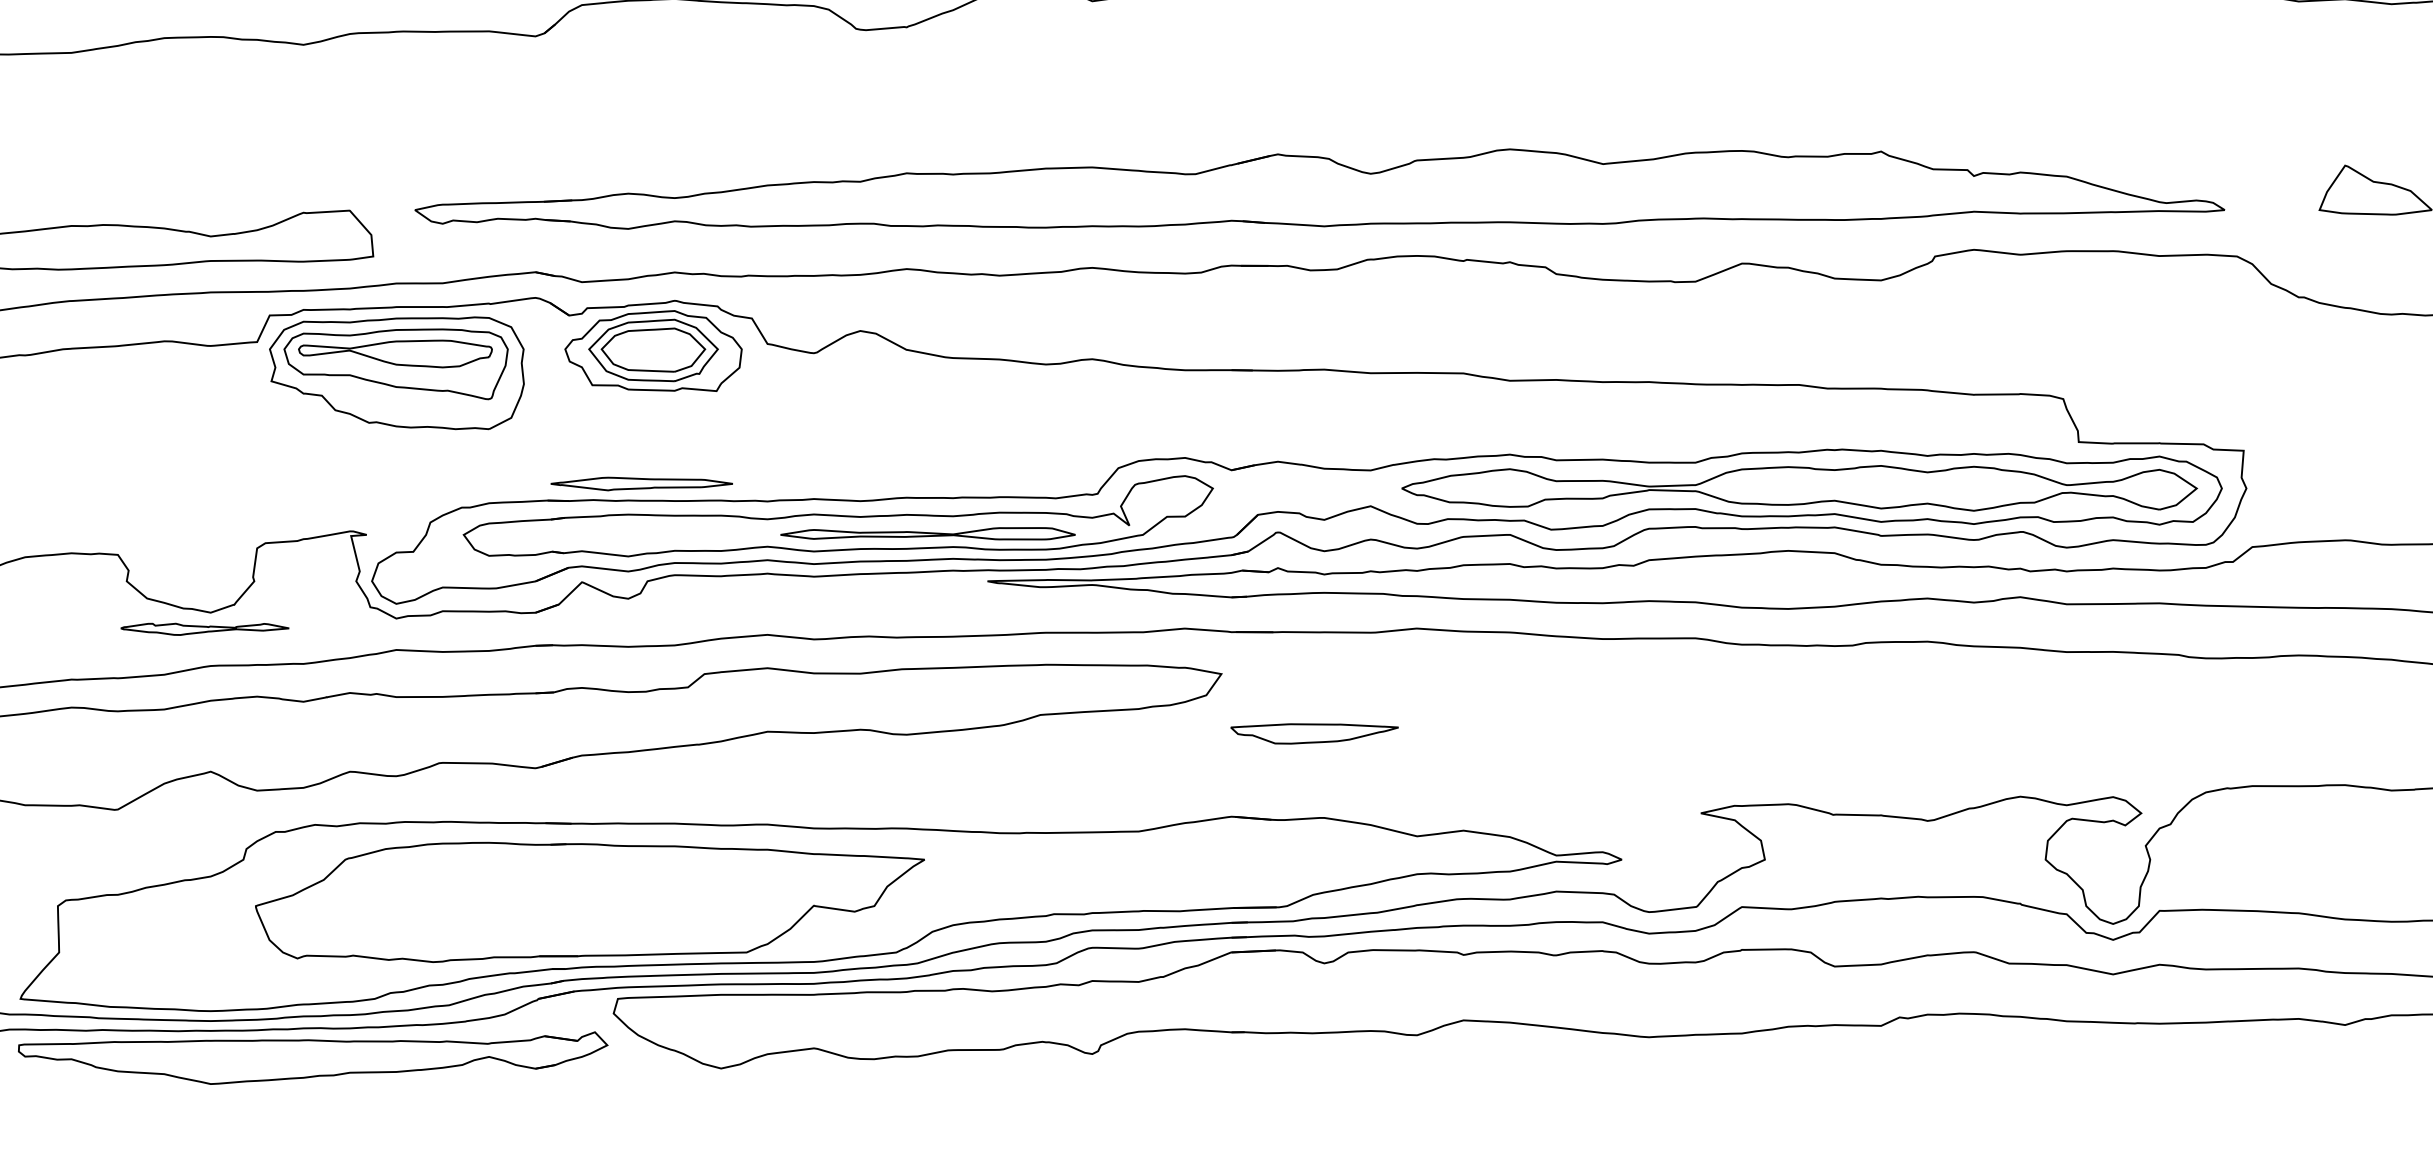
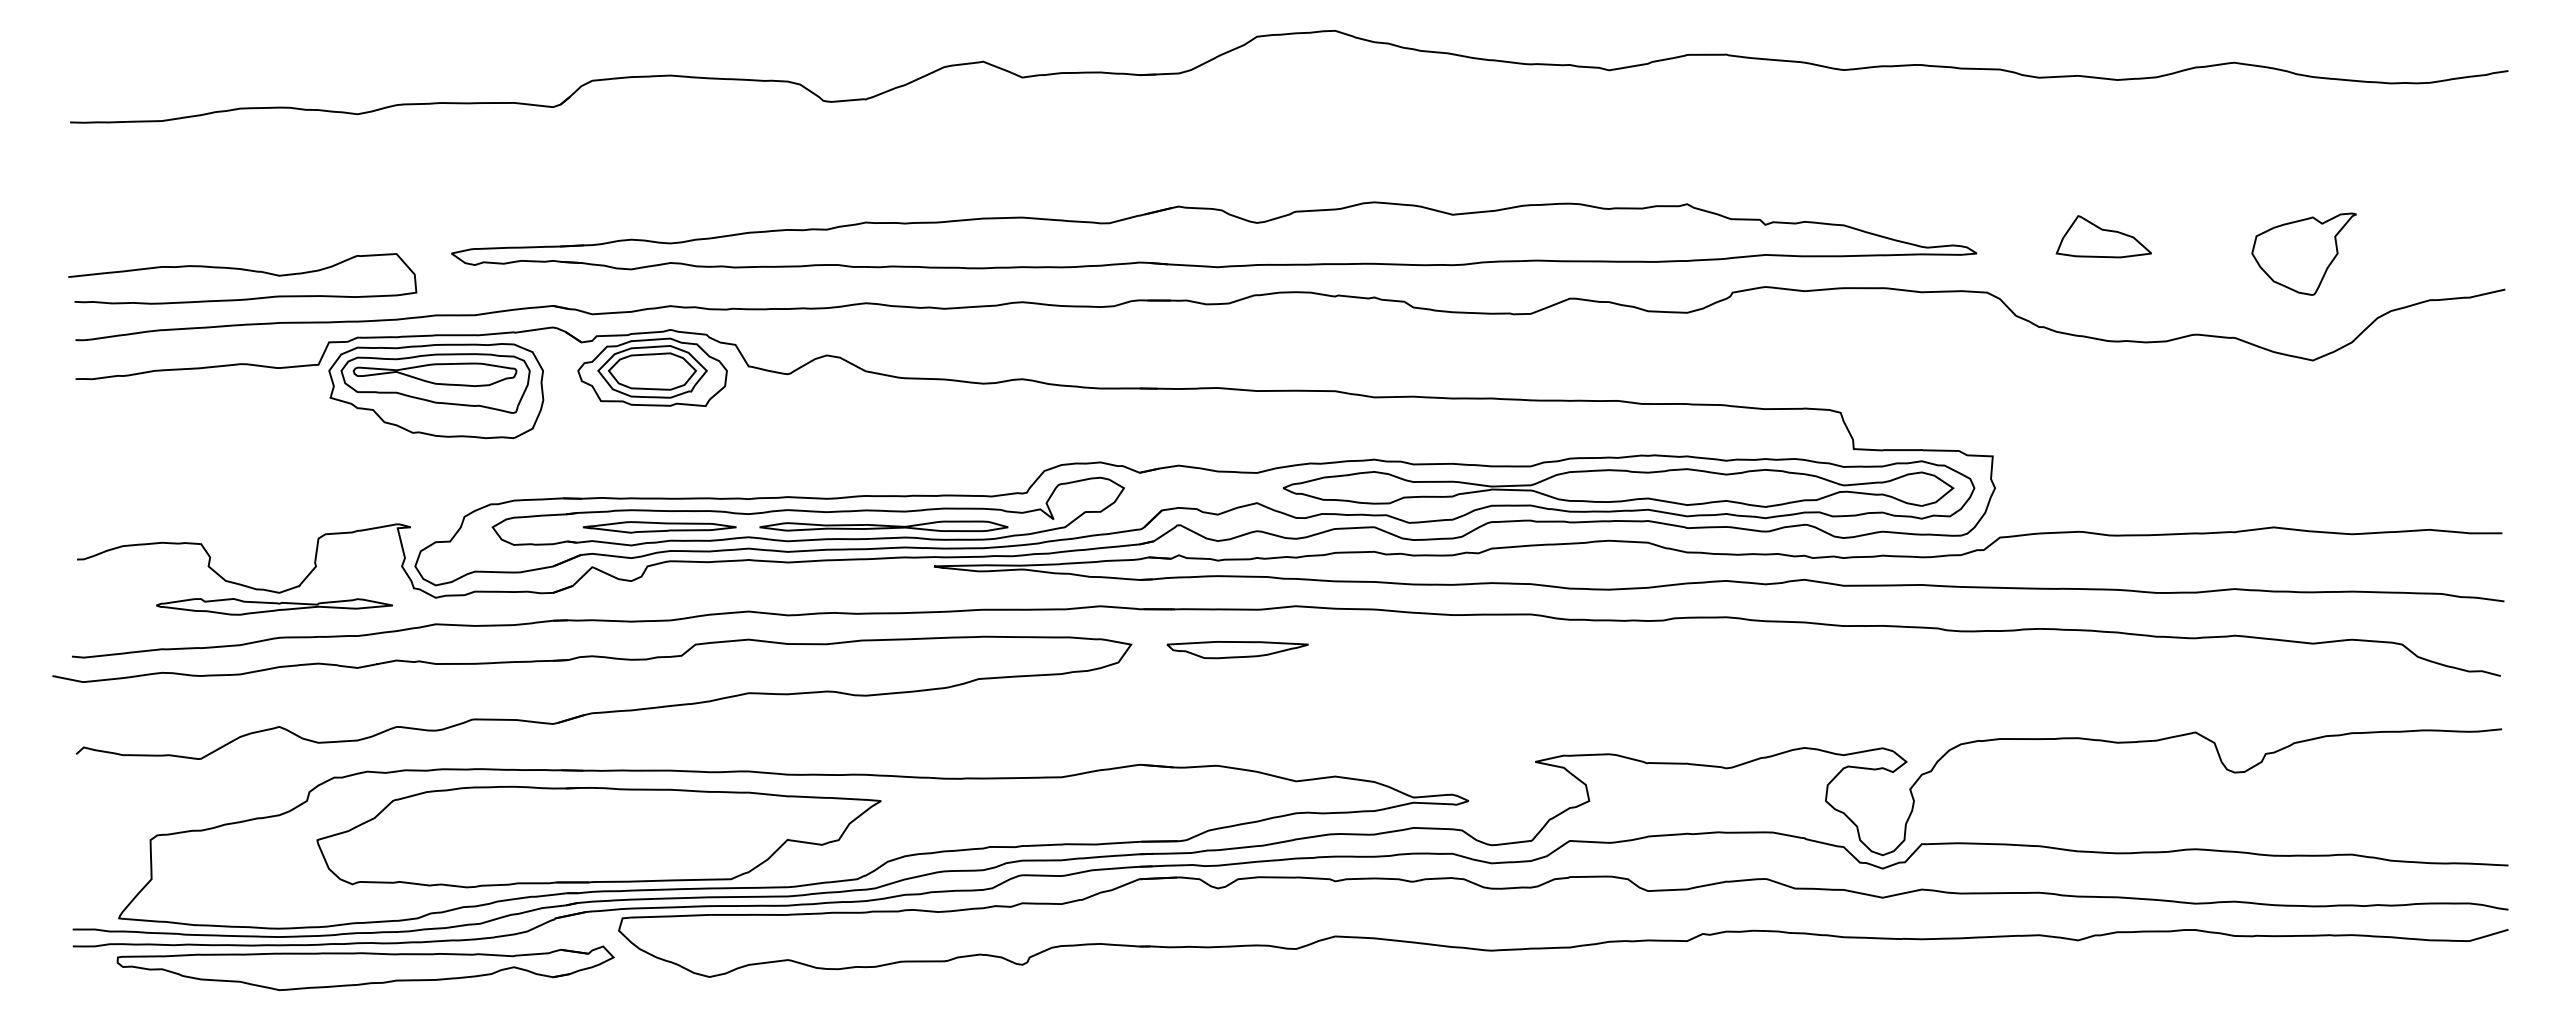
part: (641, 484) -> (659, 527), moved
part: (204, 628) -> (274, 606), size x1.67
part: (1314, 734) -> (1237, 650), moved

